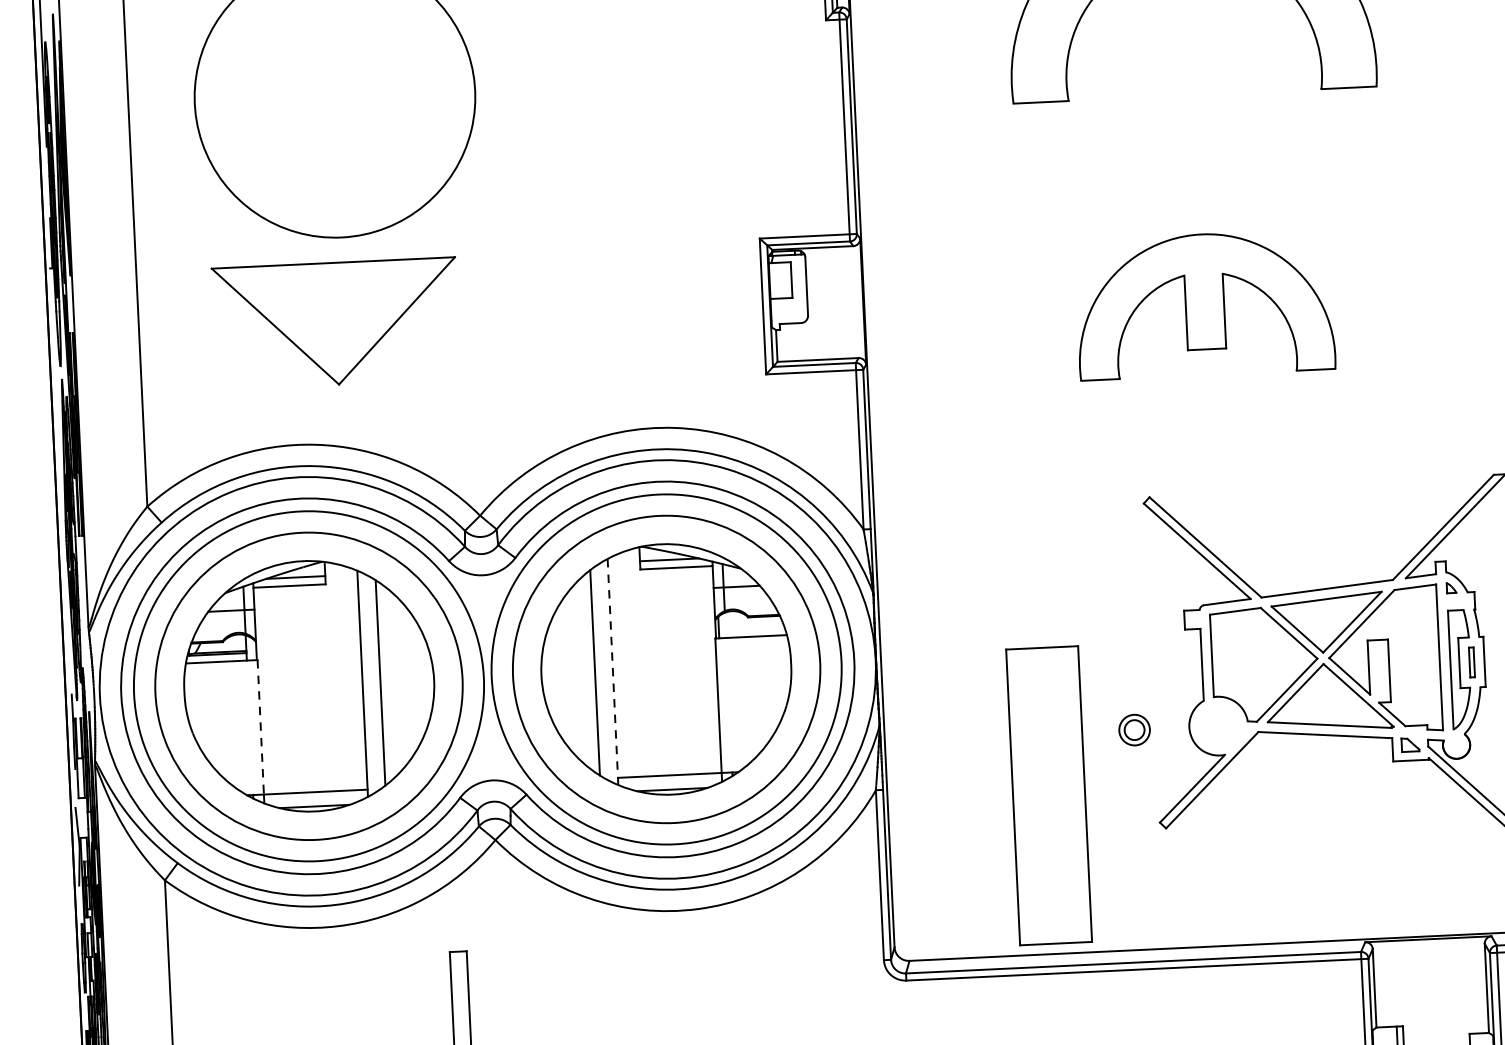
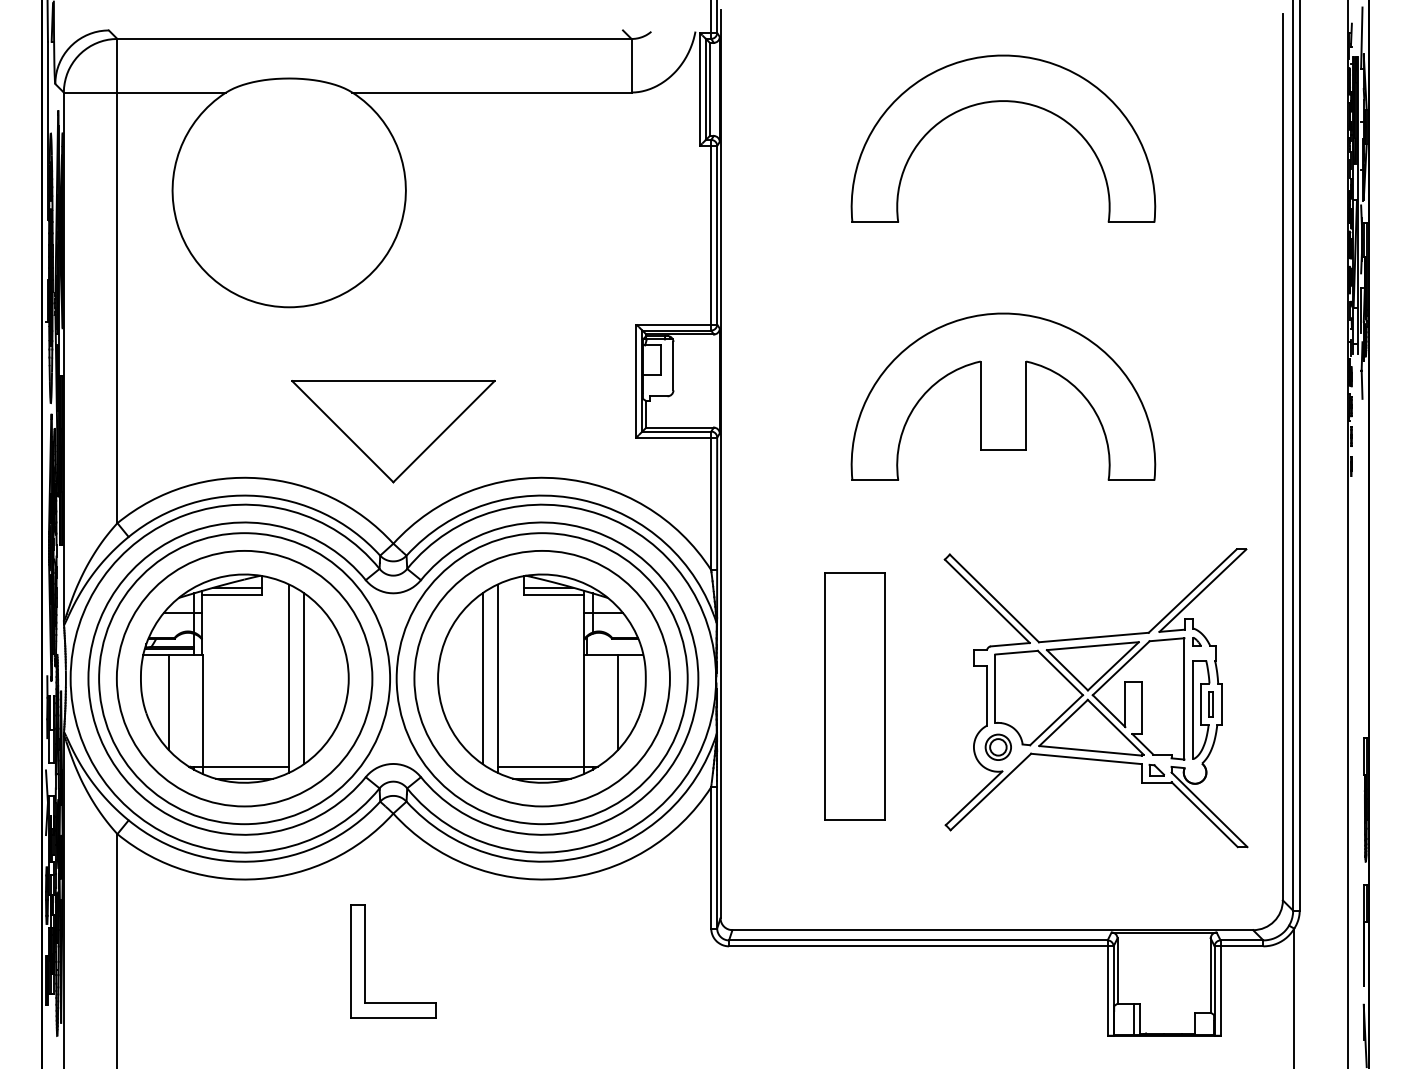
part: (1205, 304) -> (1003, 396), size x1.43
part: (336, 323) -> (393, 431), moved
line: (612, 672) -> (497, 679), dashed -> solid
line: (758, 693) -> (617, 702), added
line: (220, 719) -> (169, 702), added
line: (260, 726) -> (202, 710), dashed -> solid
part: (1133, 729) -> (997, 746), moved
part: (1048, 795) -> (854, 696), moved

